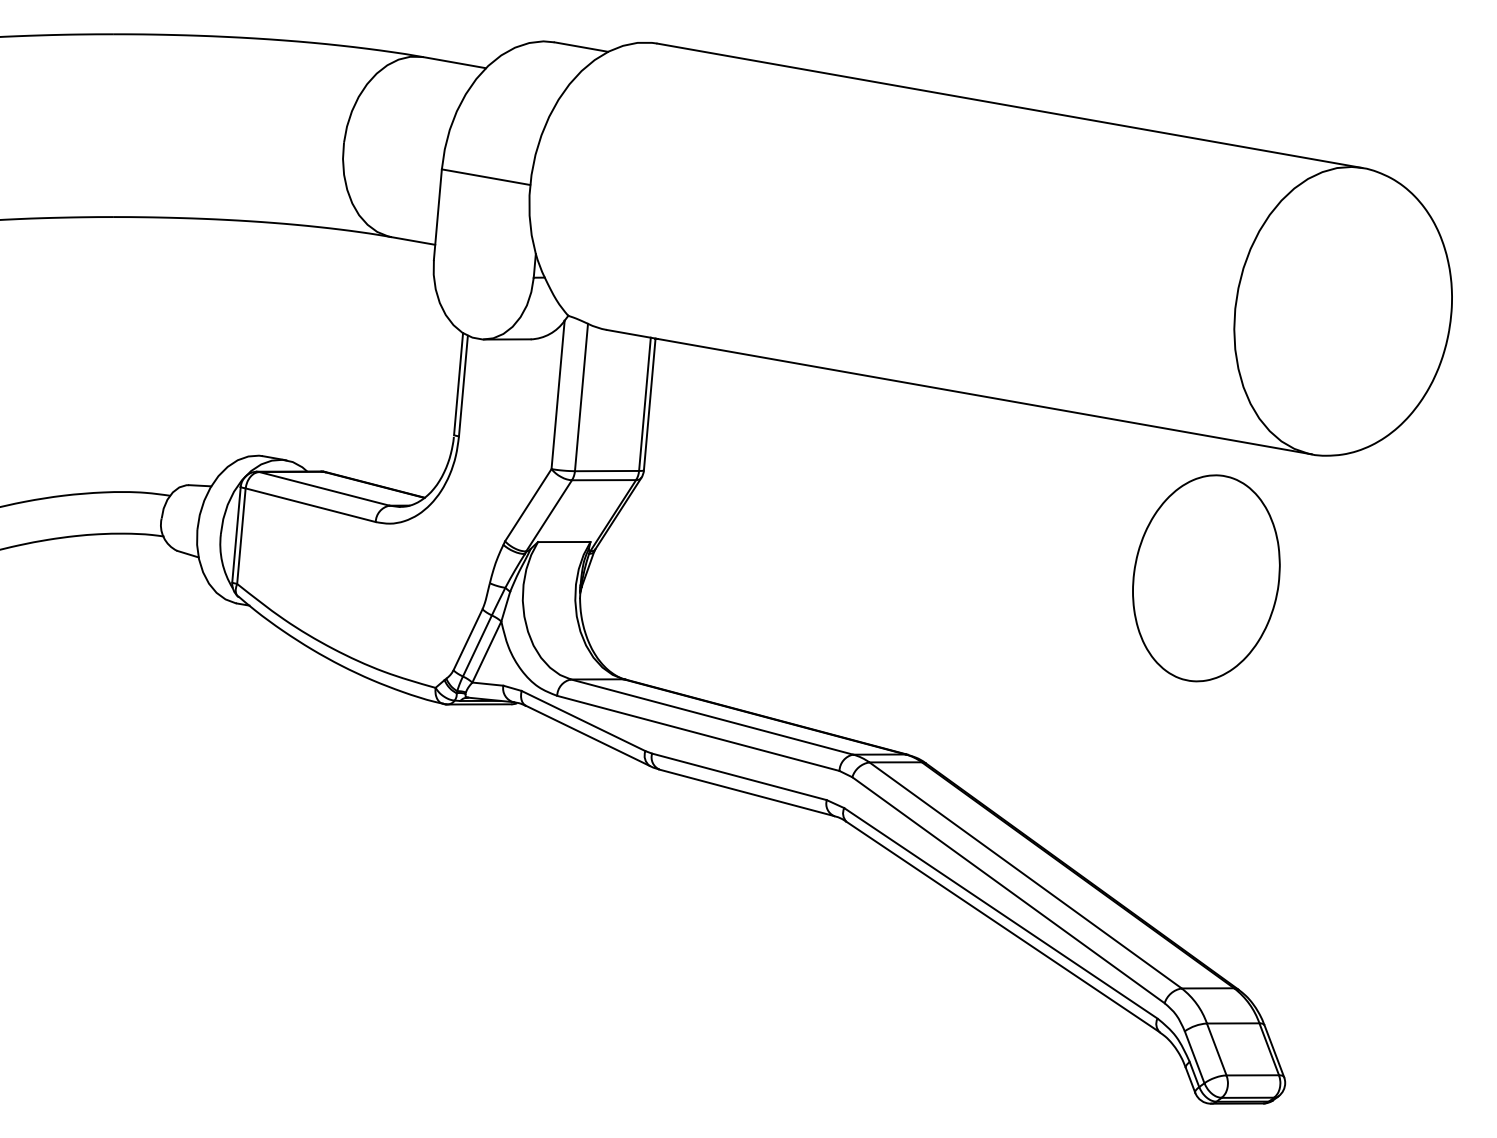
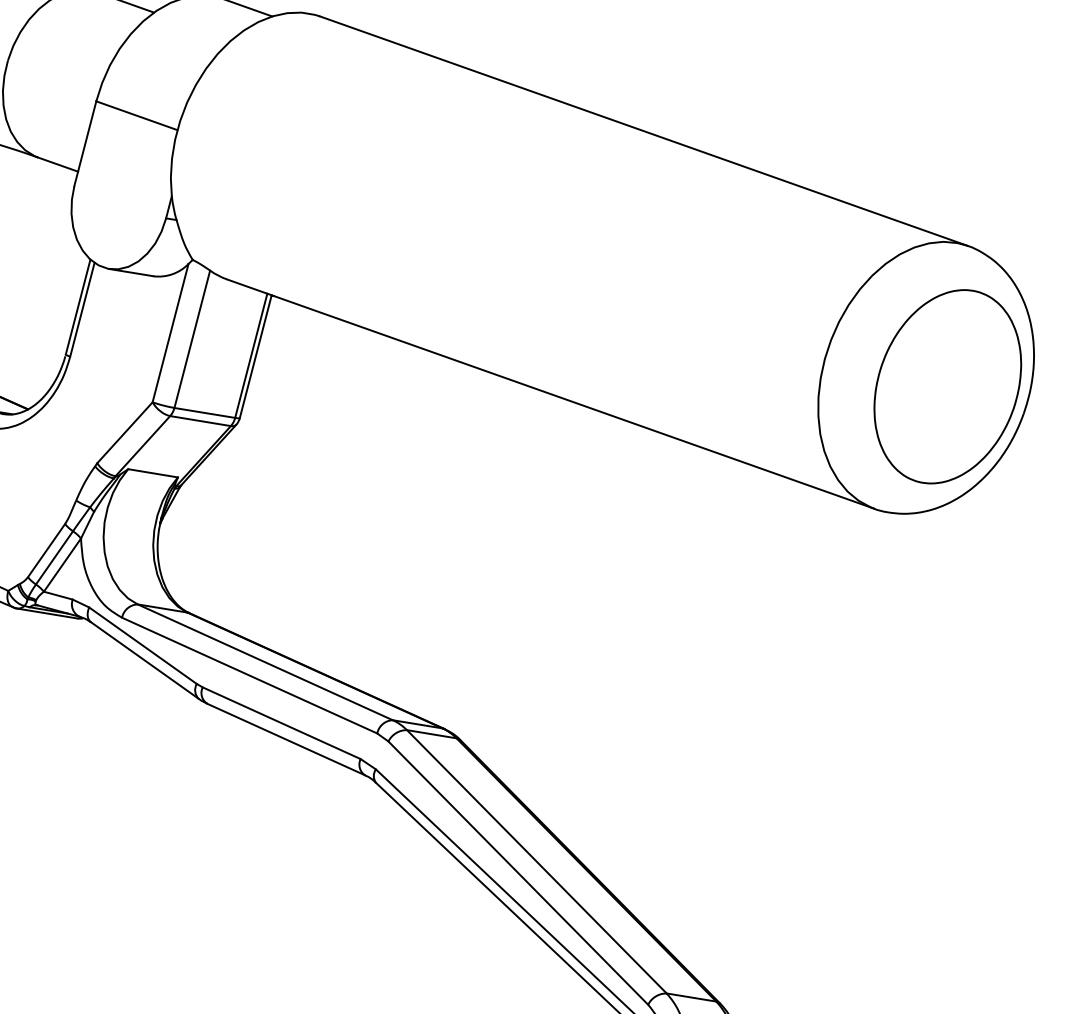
part: (1206, 578) -> (947, 386), moved

